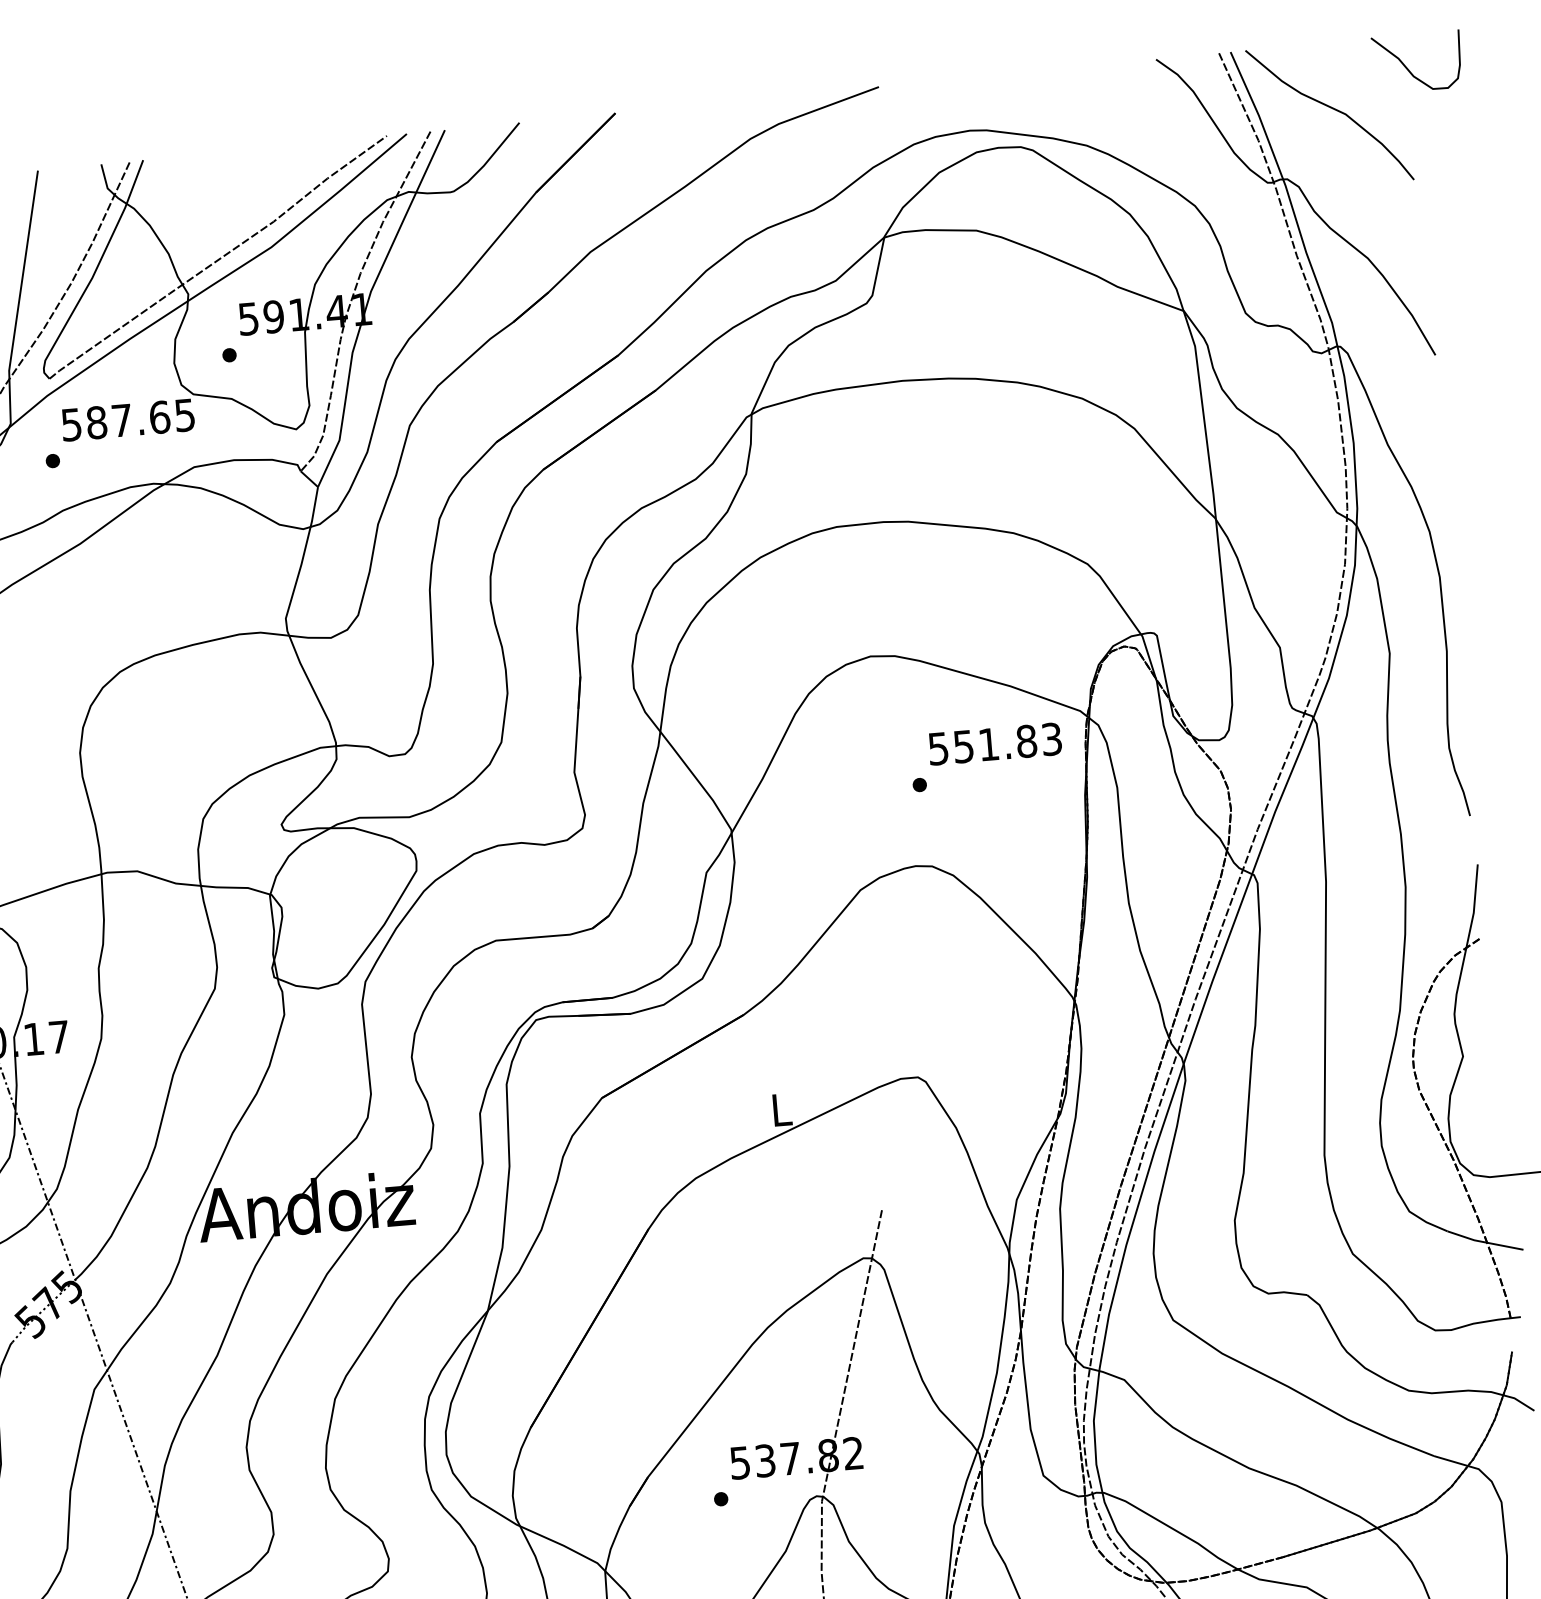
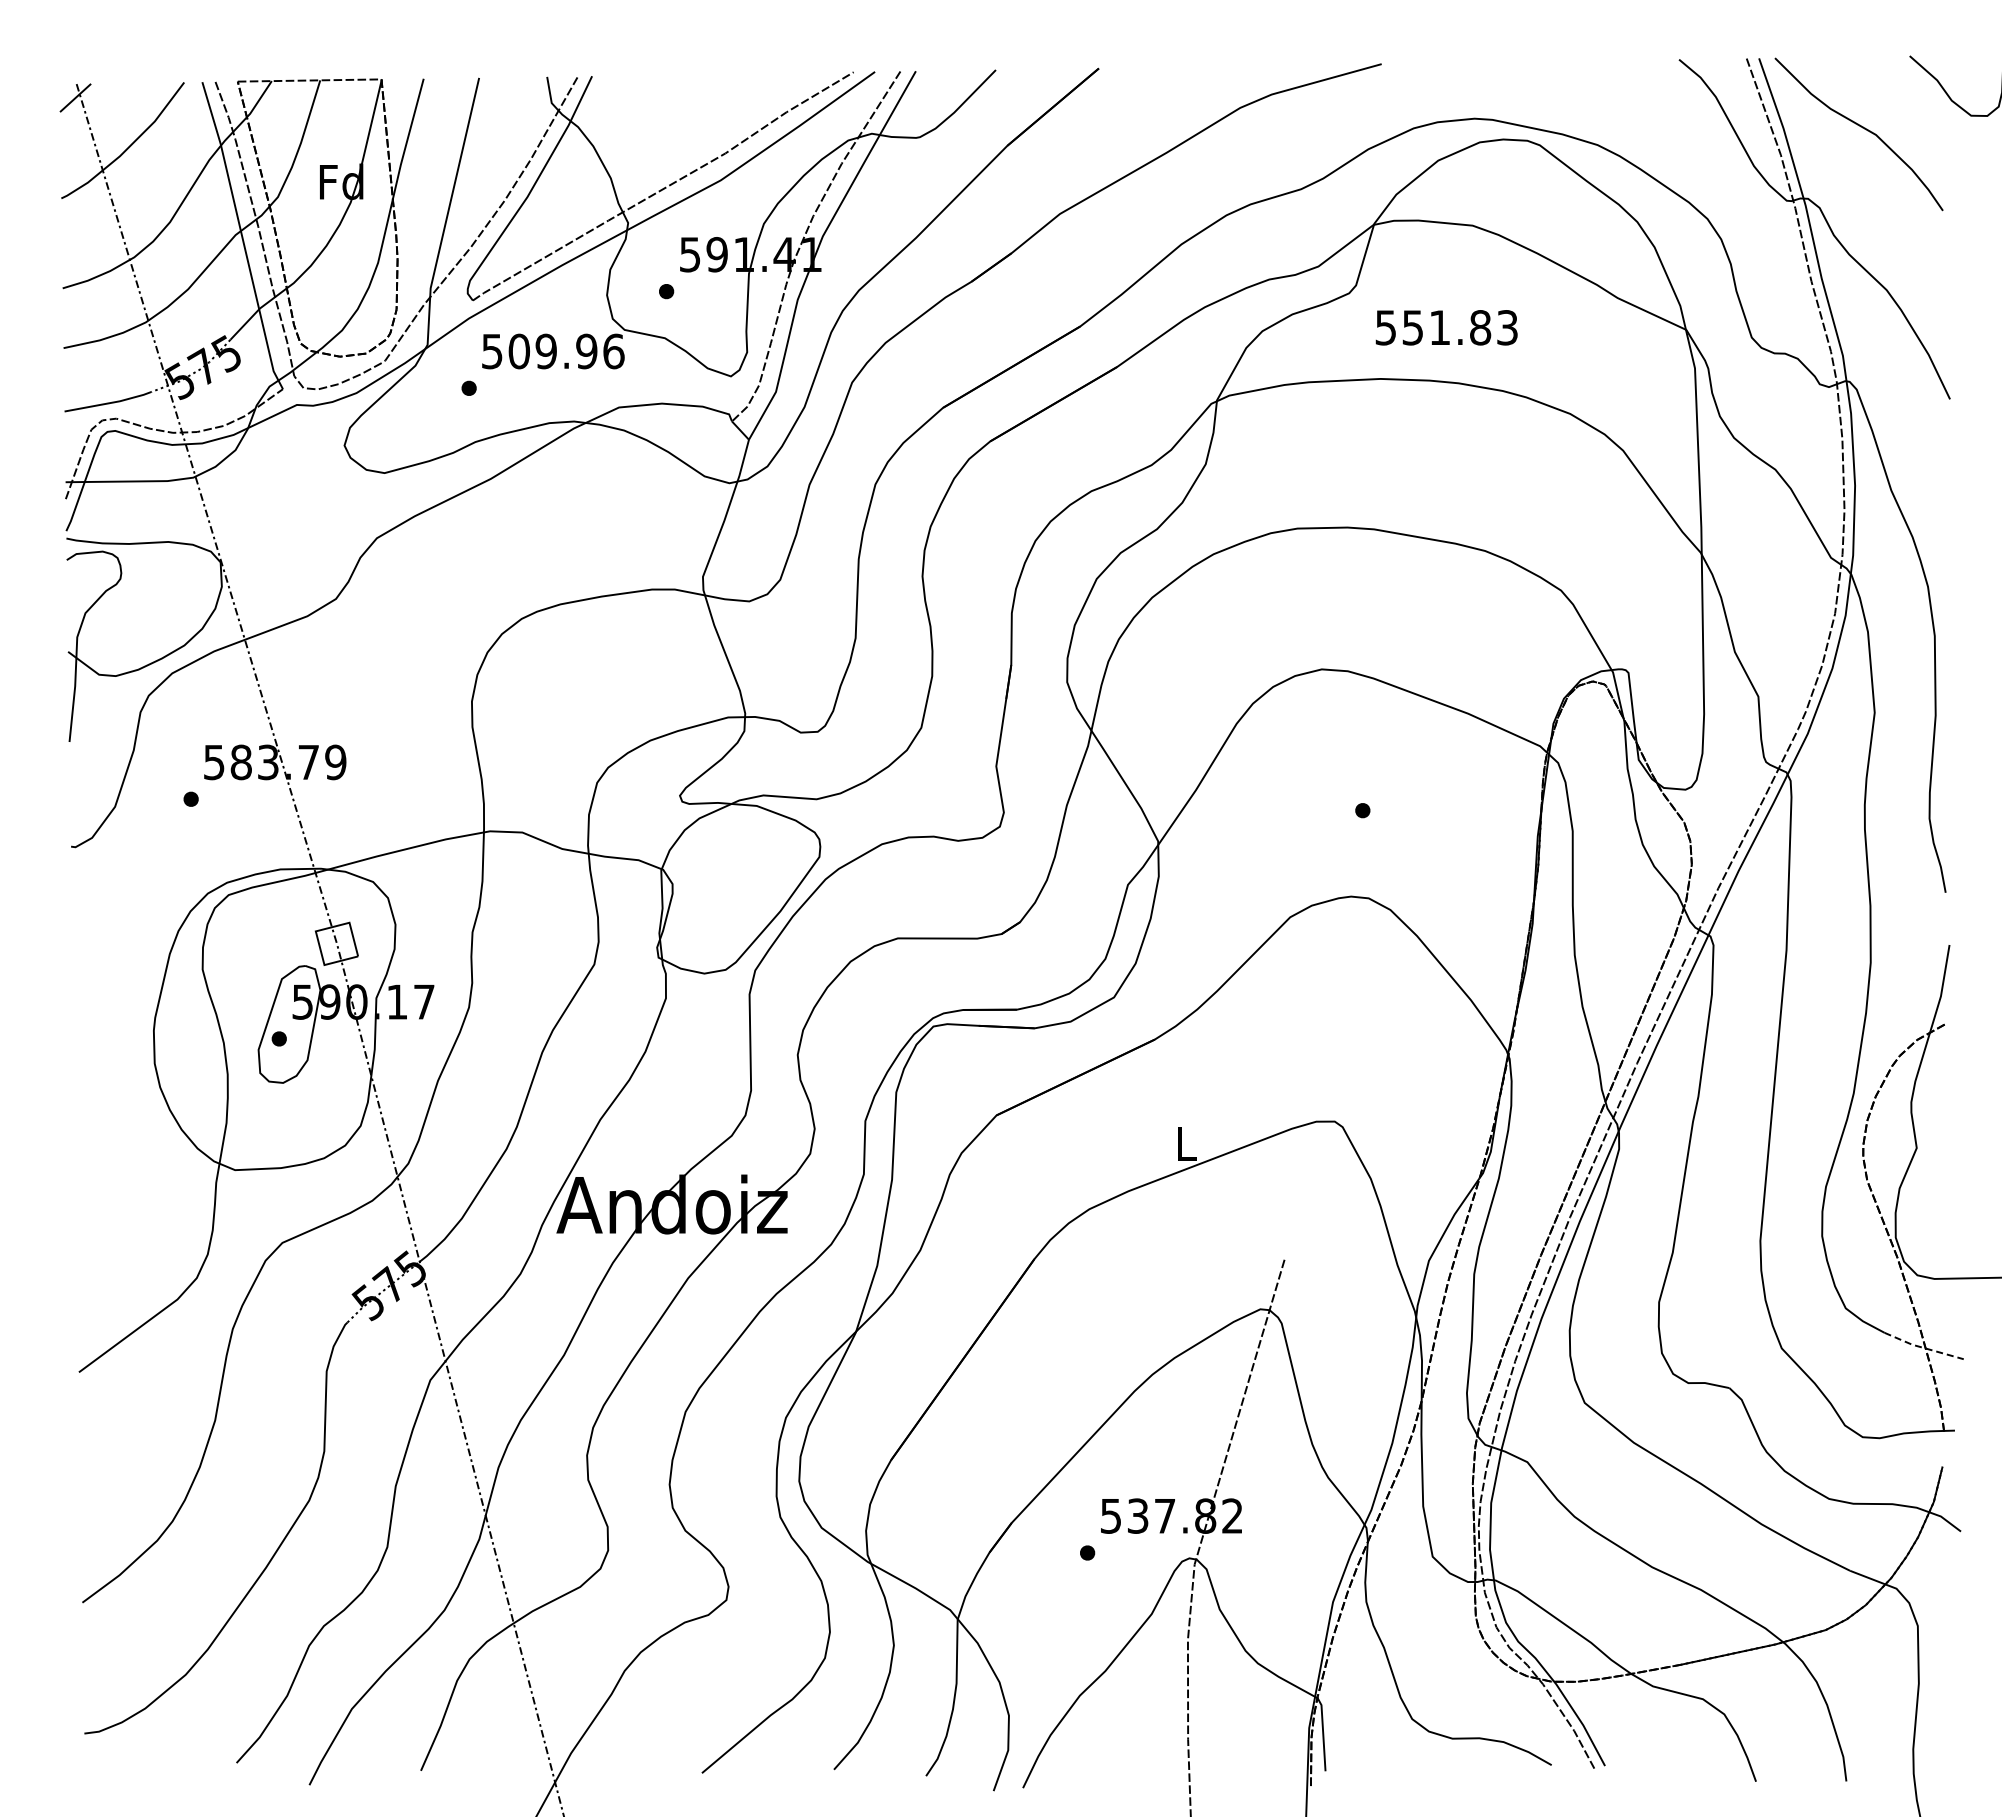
text: (140, 419) -> (566, 351), 587.65 -> 509.96
text: (994, 743) -> (1446, 327), moved
line: (1484, 1242) -> (1922, 1347), solid -> dashed

